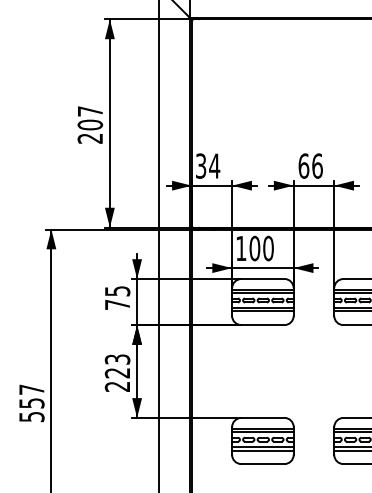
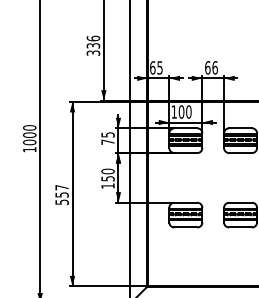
text: (90, 124) -> (93, 45), 207 -> 336
text: (208, 165) -> (156, 67), 34 -> 65
text: (116, 372) -> (107, 178), 223 -> 150

